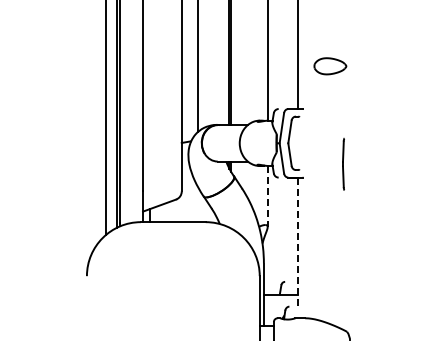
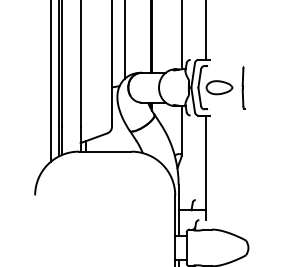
part: (330, 66) -> (219, 87), moved
line: (343, 163) -> (243, 87), moved
line: (267, 196) -> (181, 130), dashed -> solid
line: (297, 242) -> (205, 168), dashed -> solid

